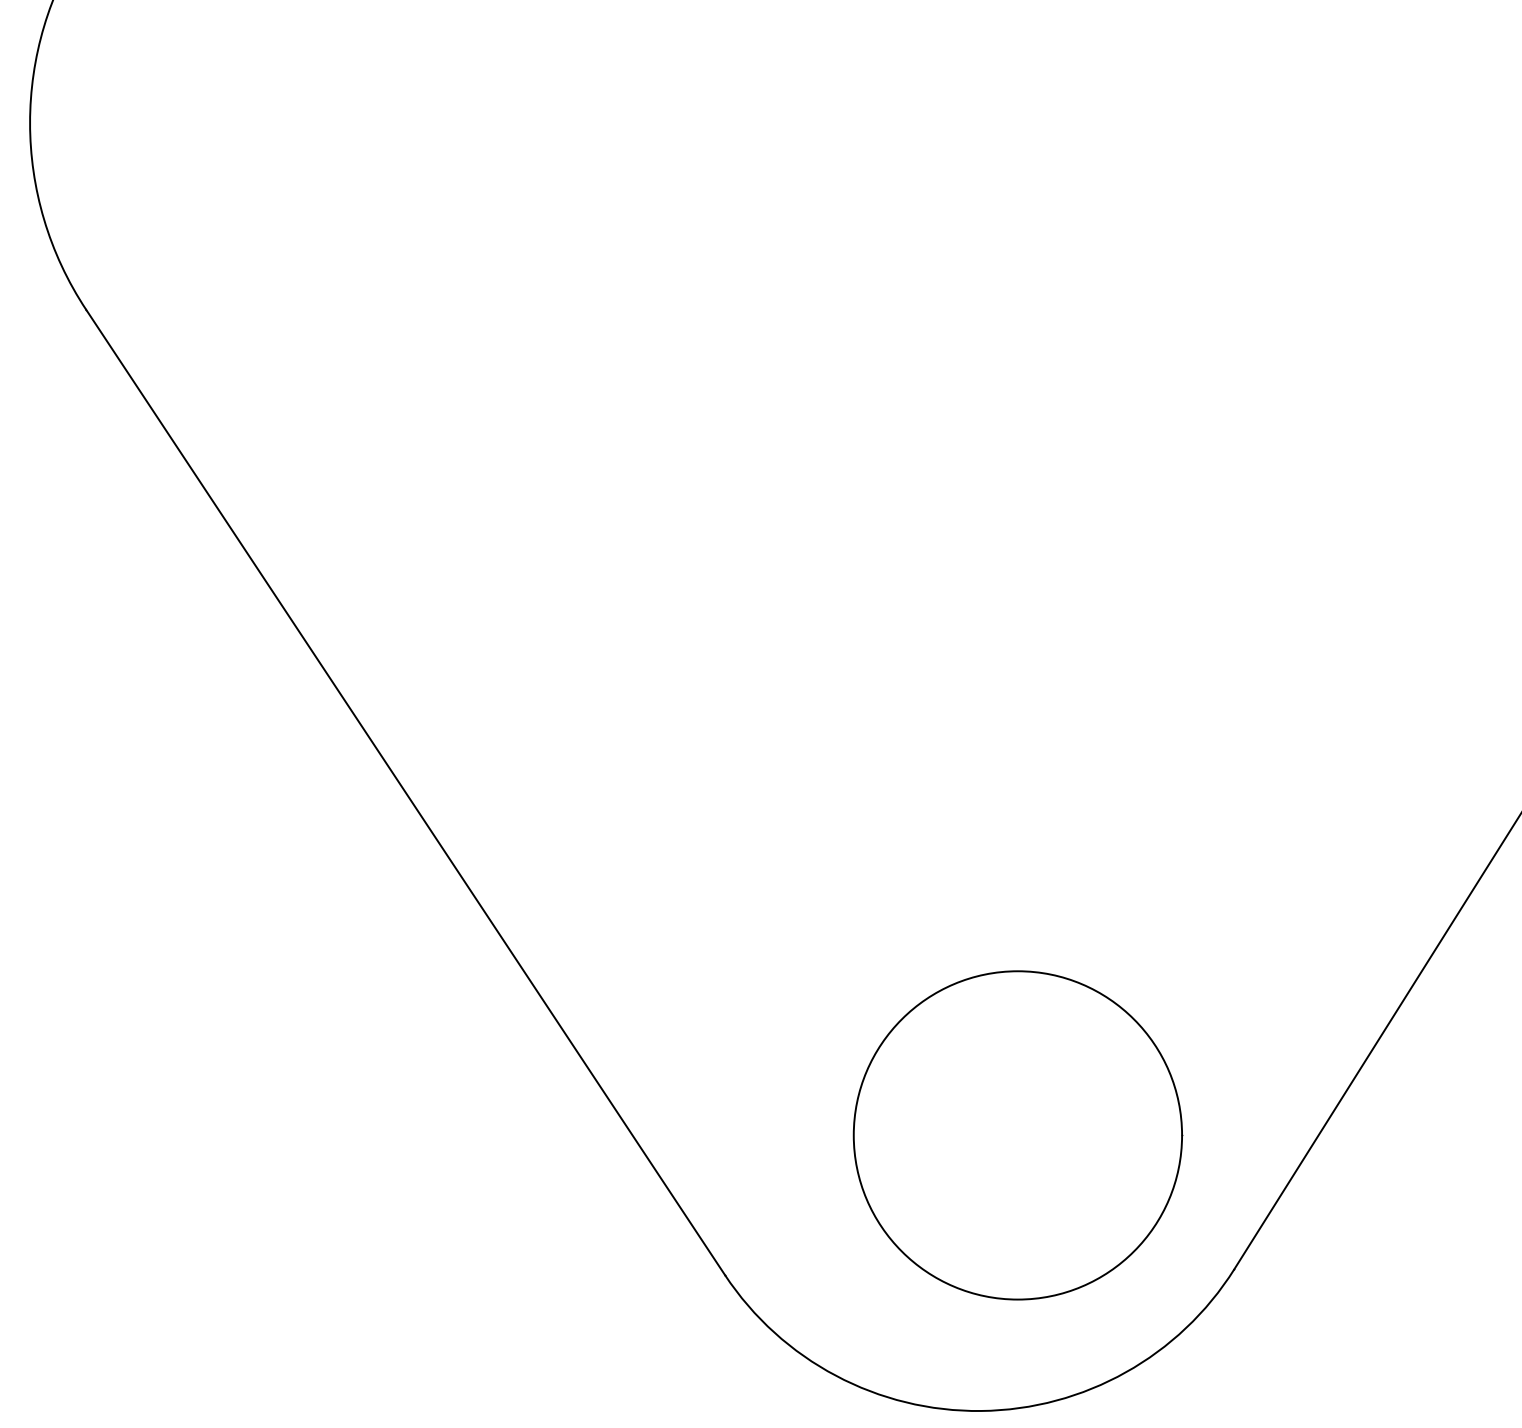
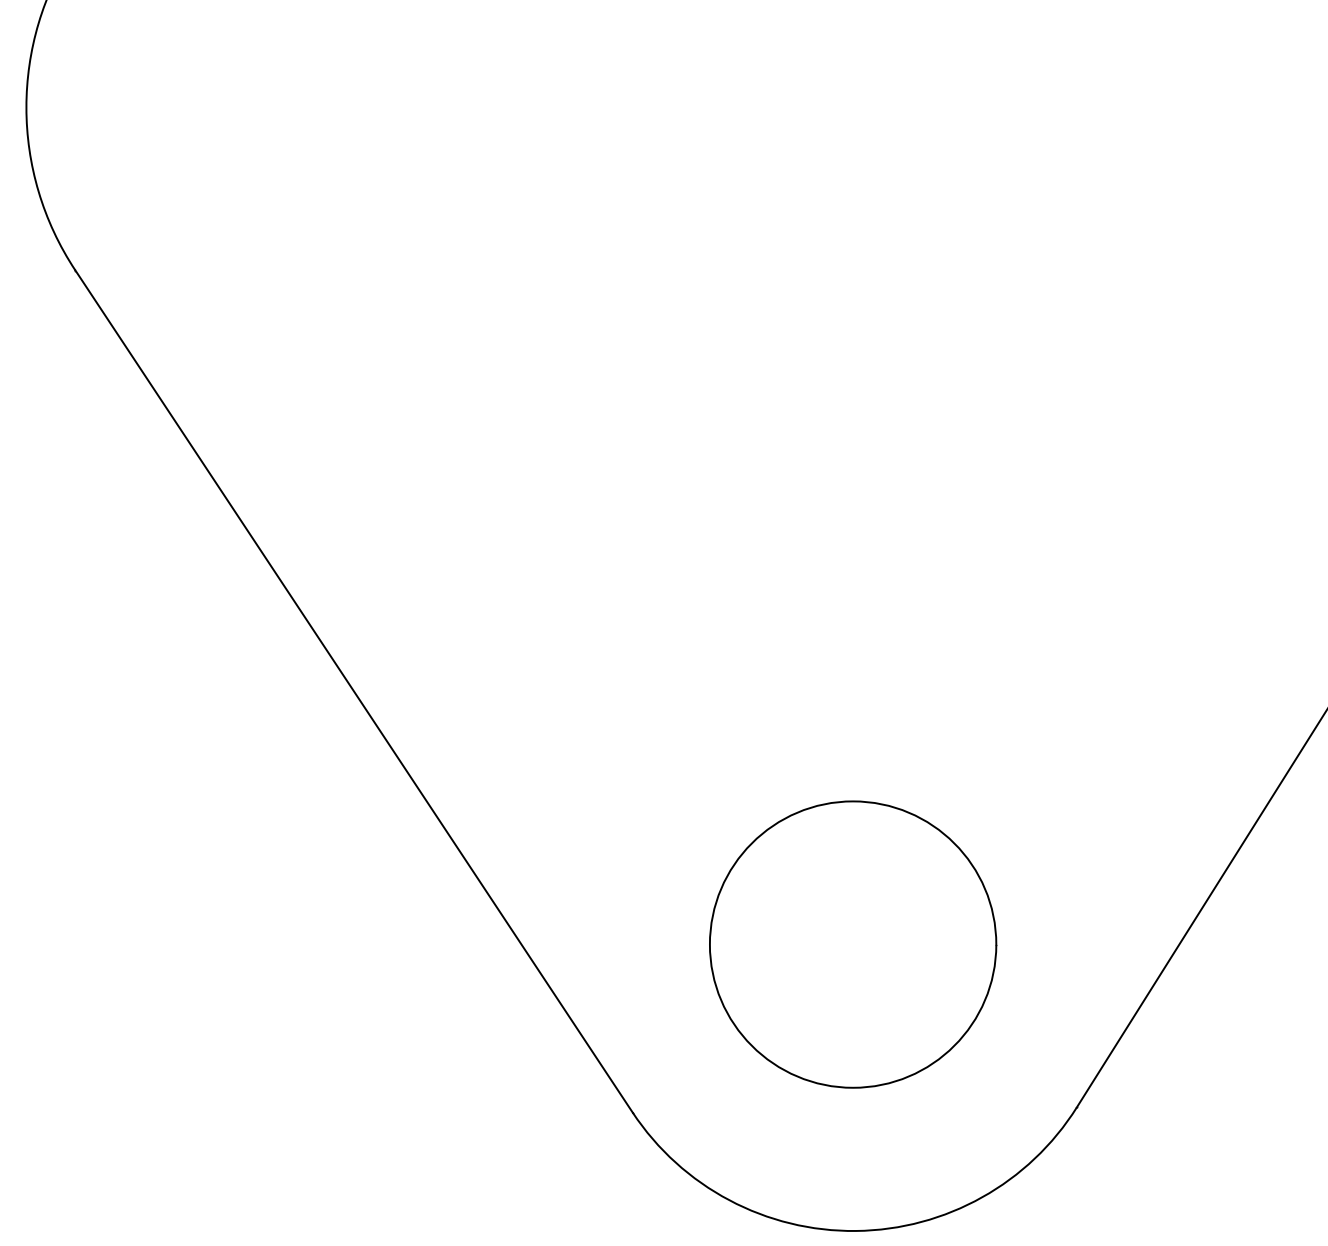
circle: (1018, 1135) -> (853, 944), moved

